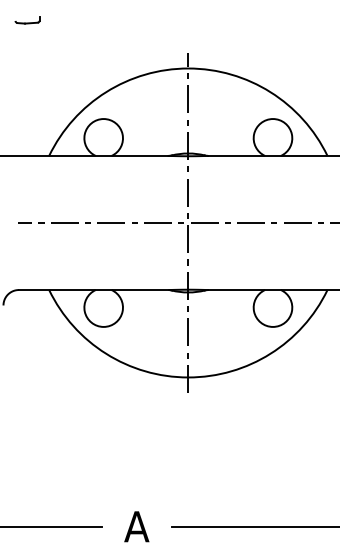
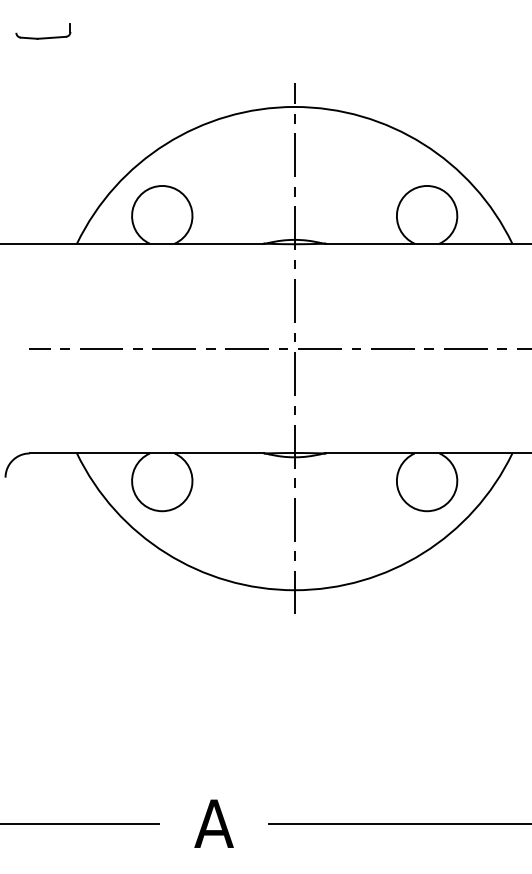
part: (27, 20) -> (43, 31), size x1.43

